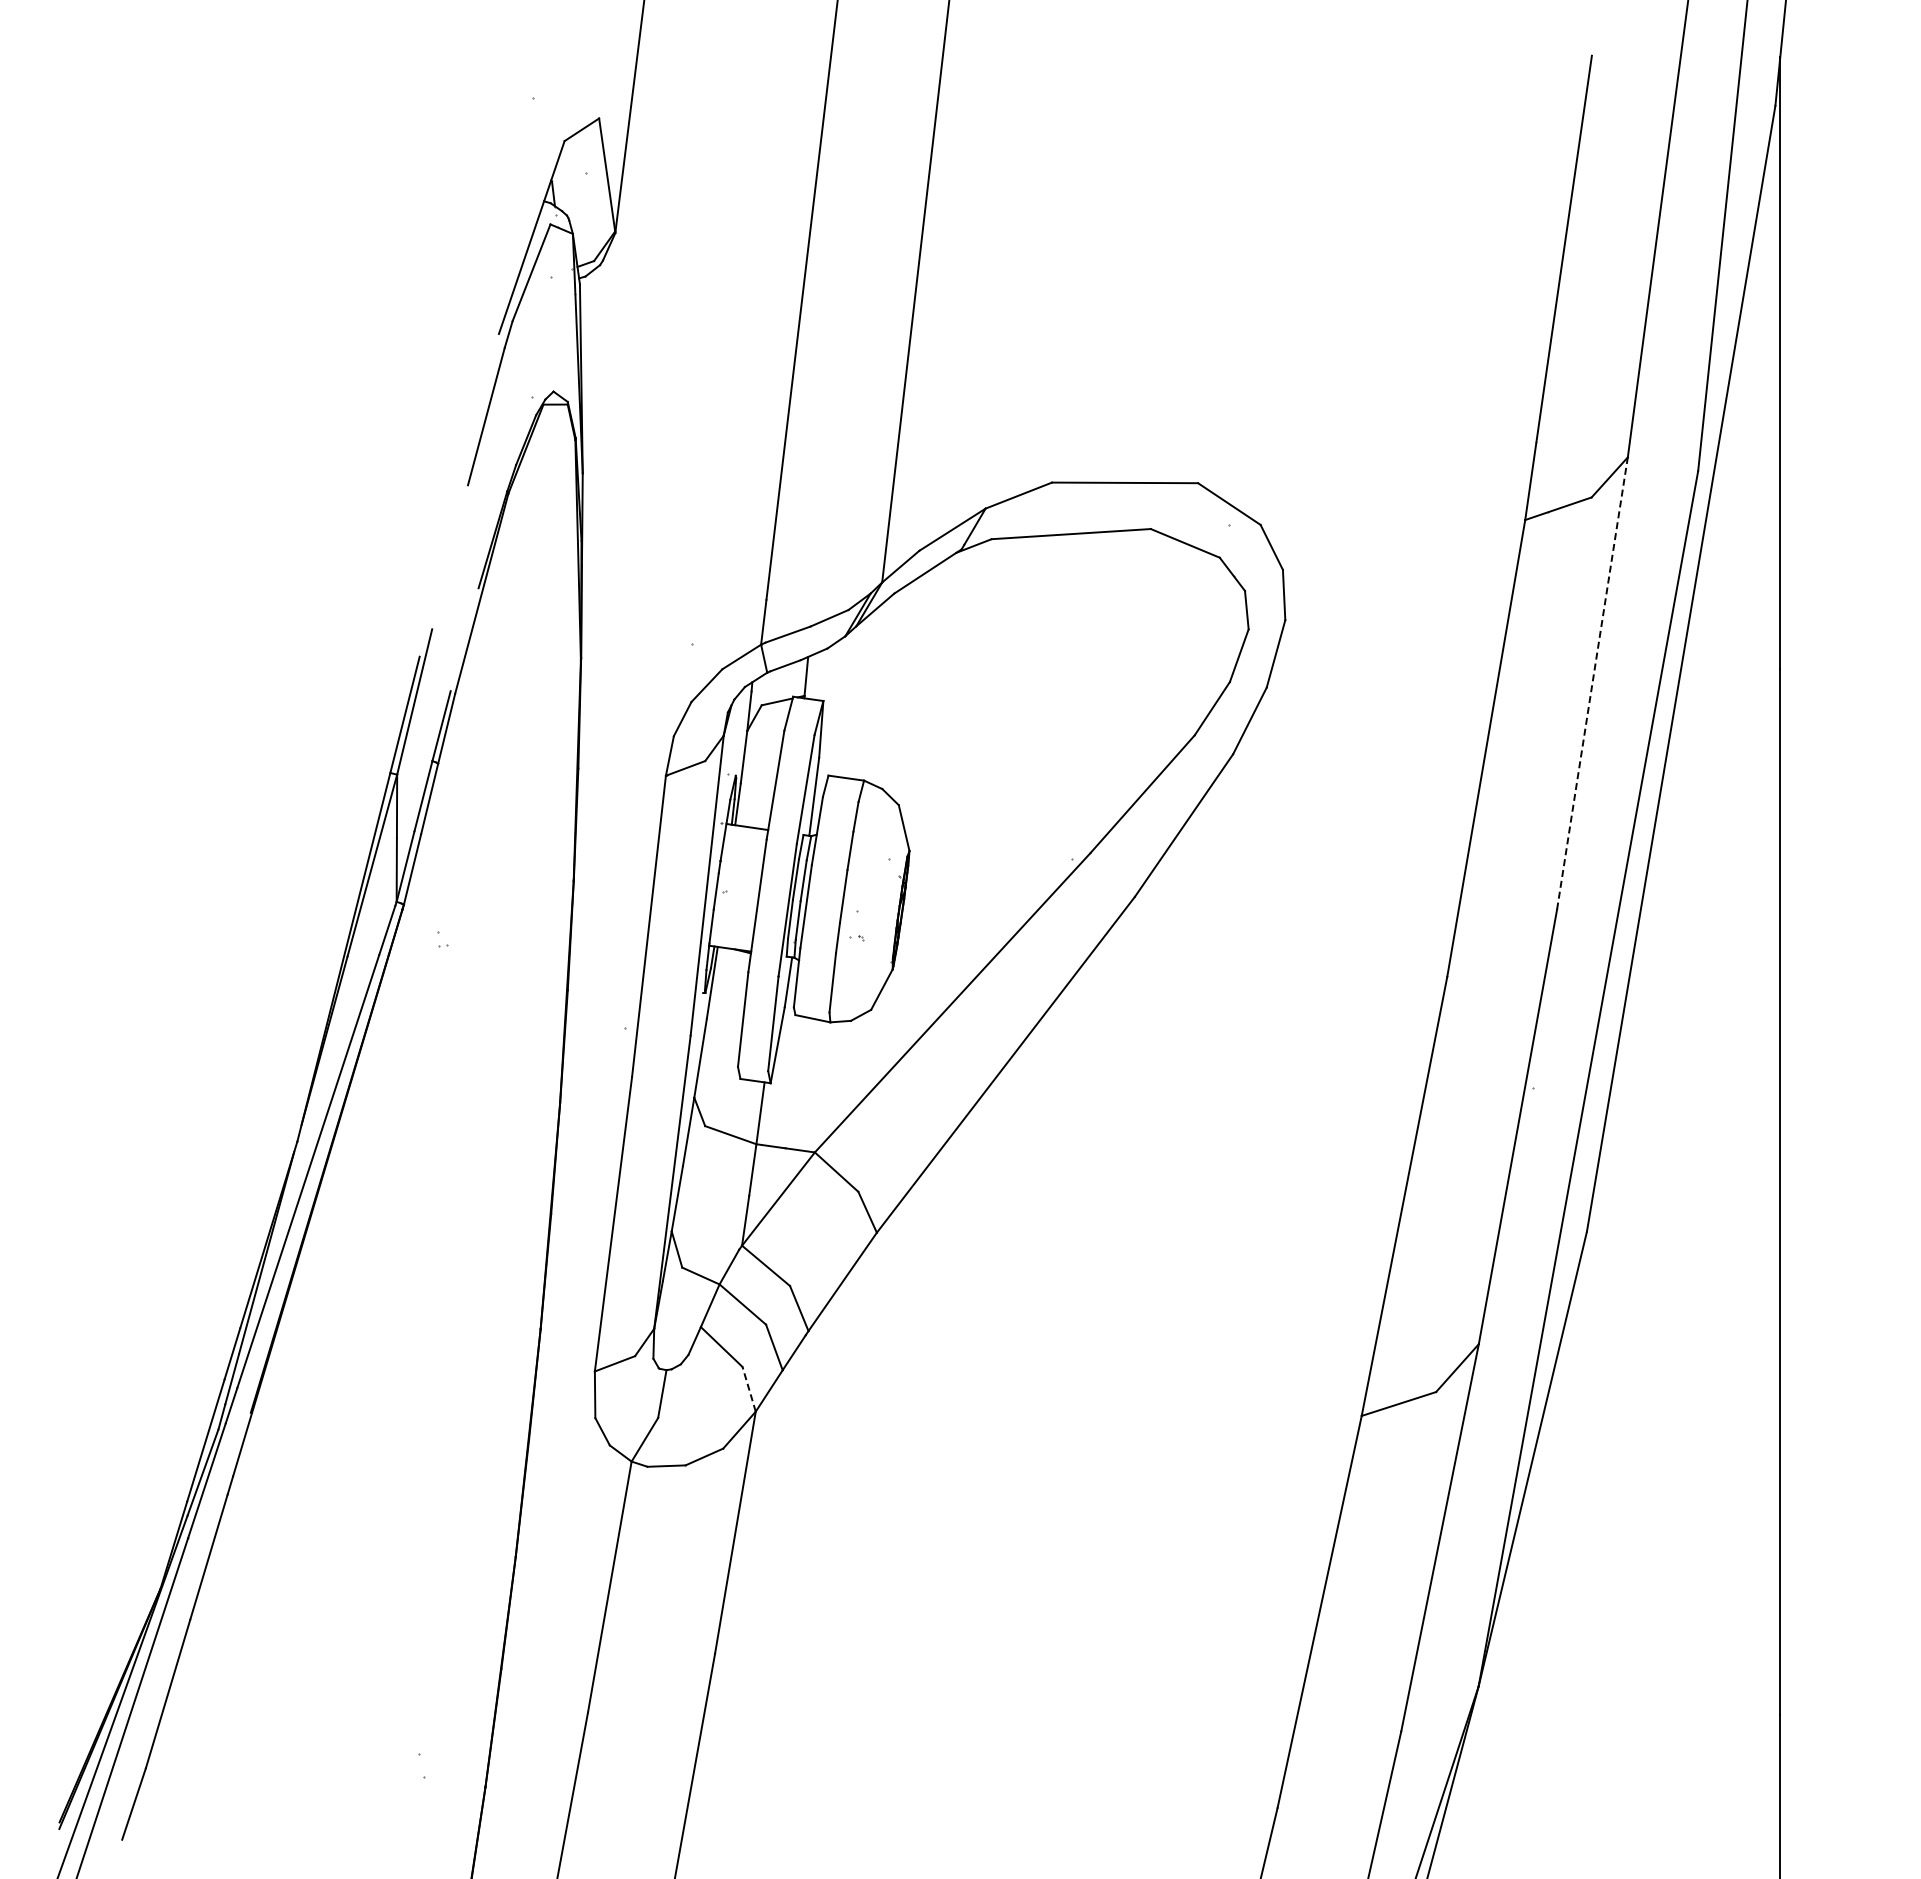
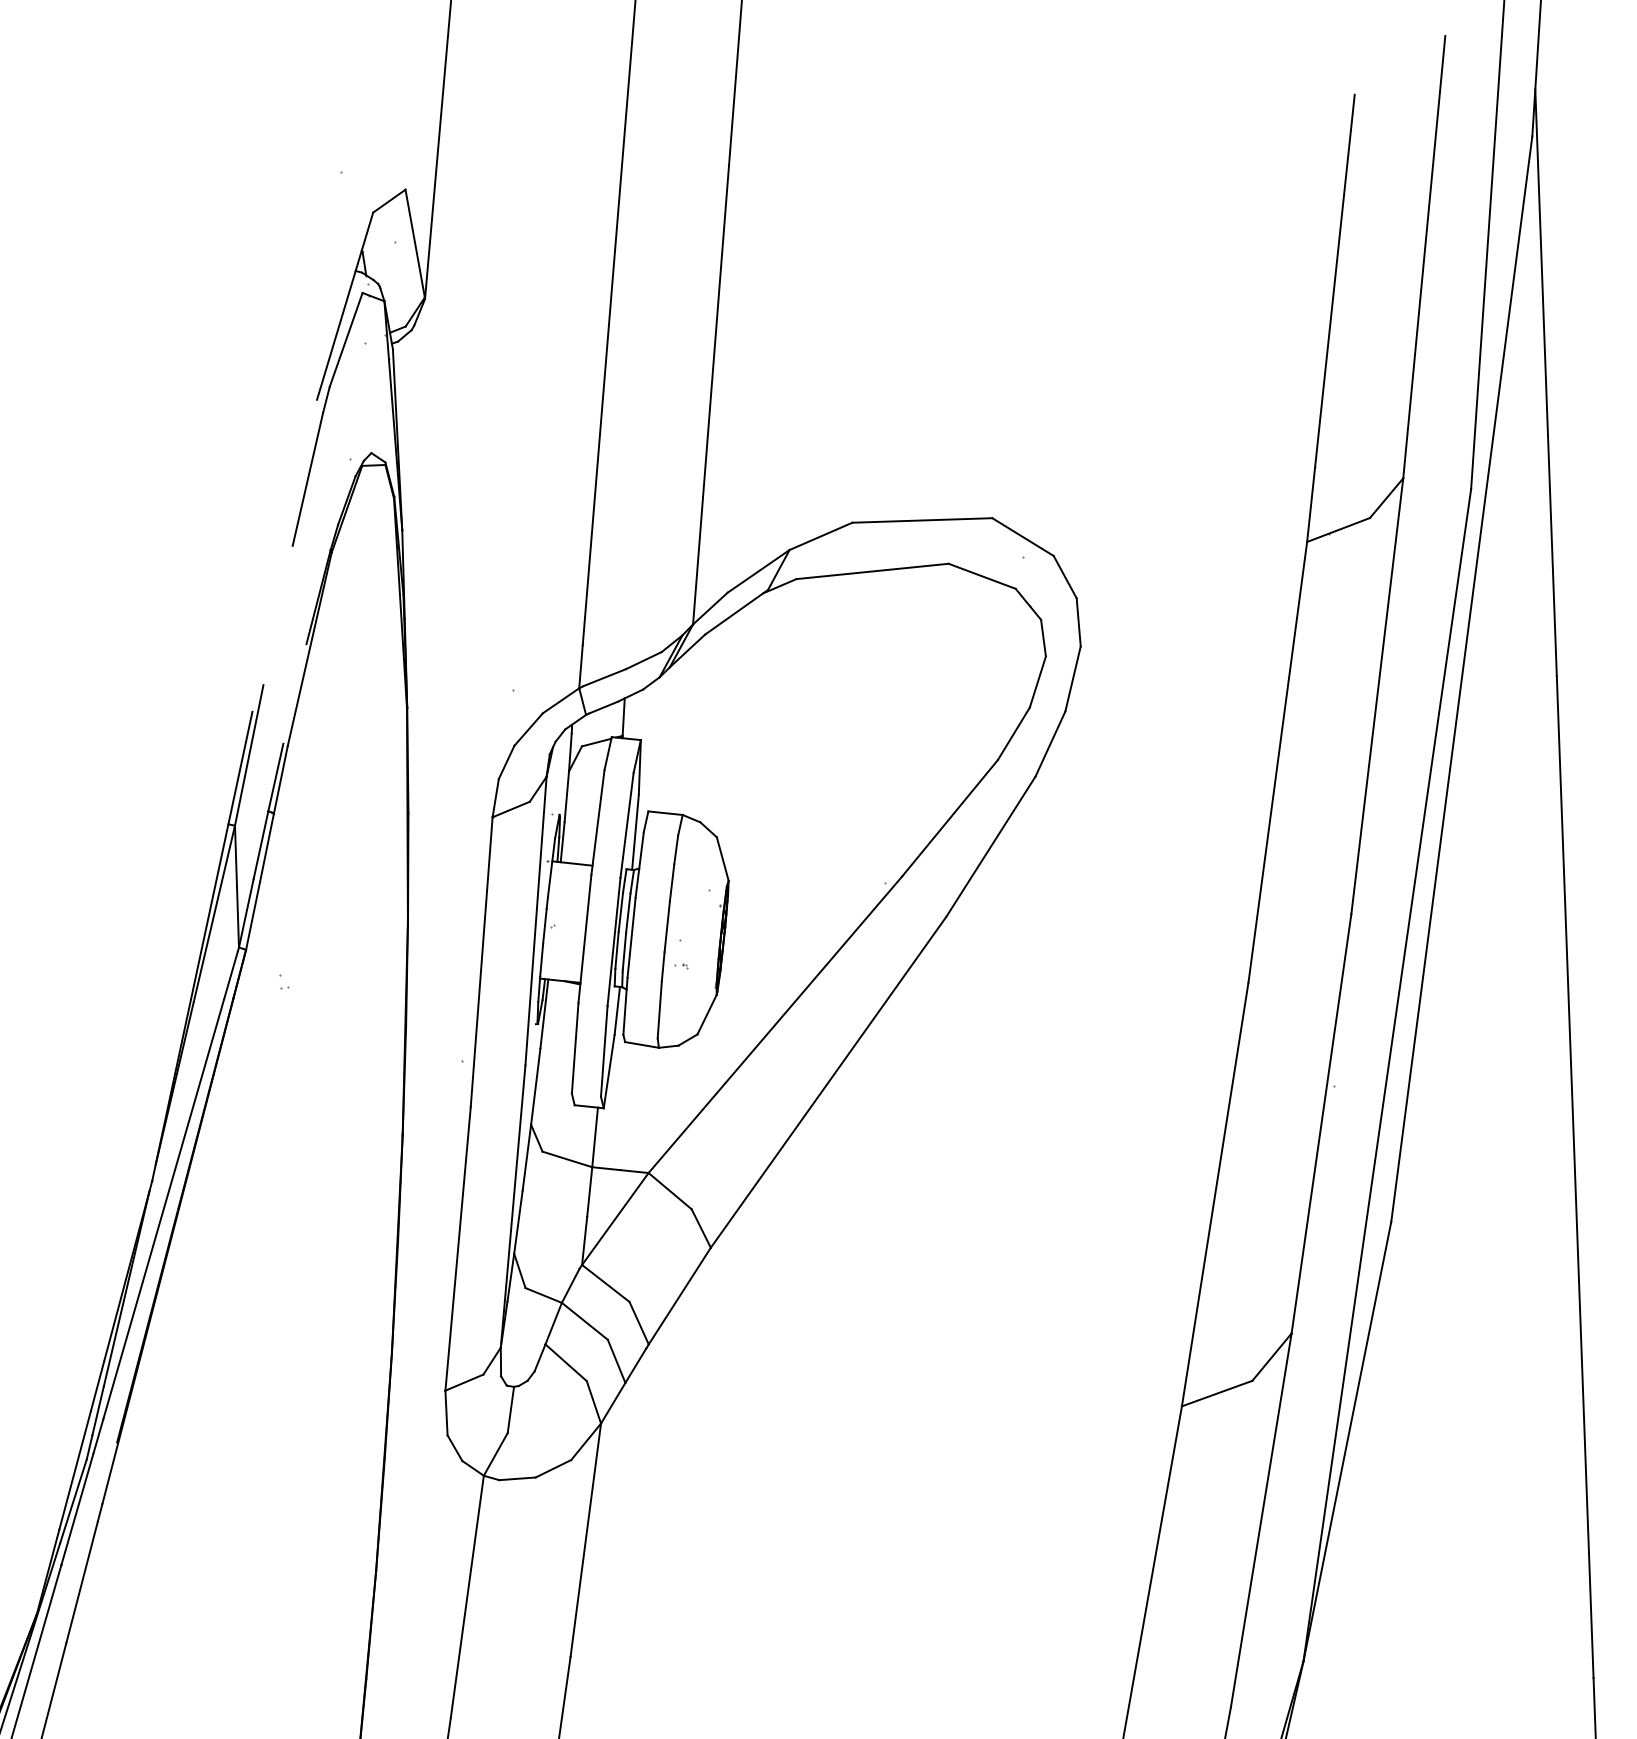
line: (1592, 683) -> (1377, 696), dashed -> solid
line: (749, 1388) -> (594, 1401), dashed -> solid

